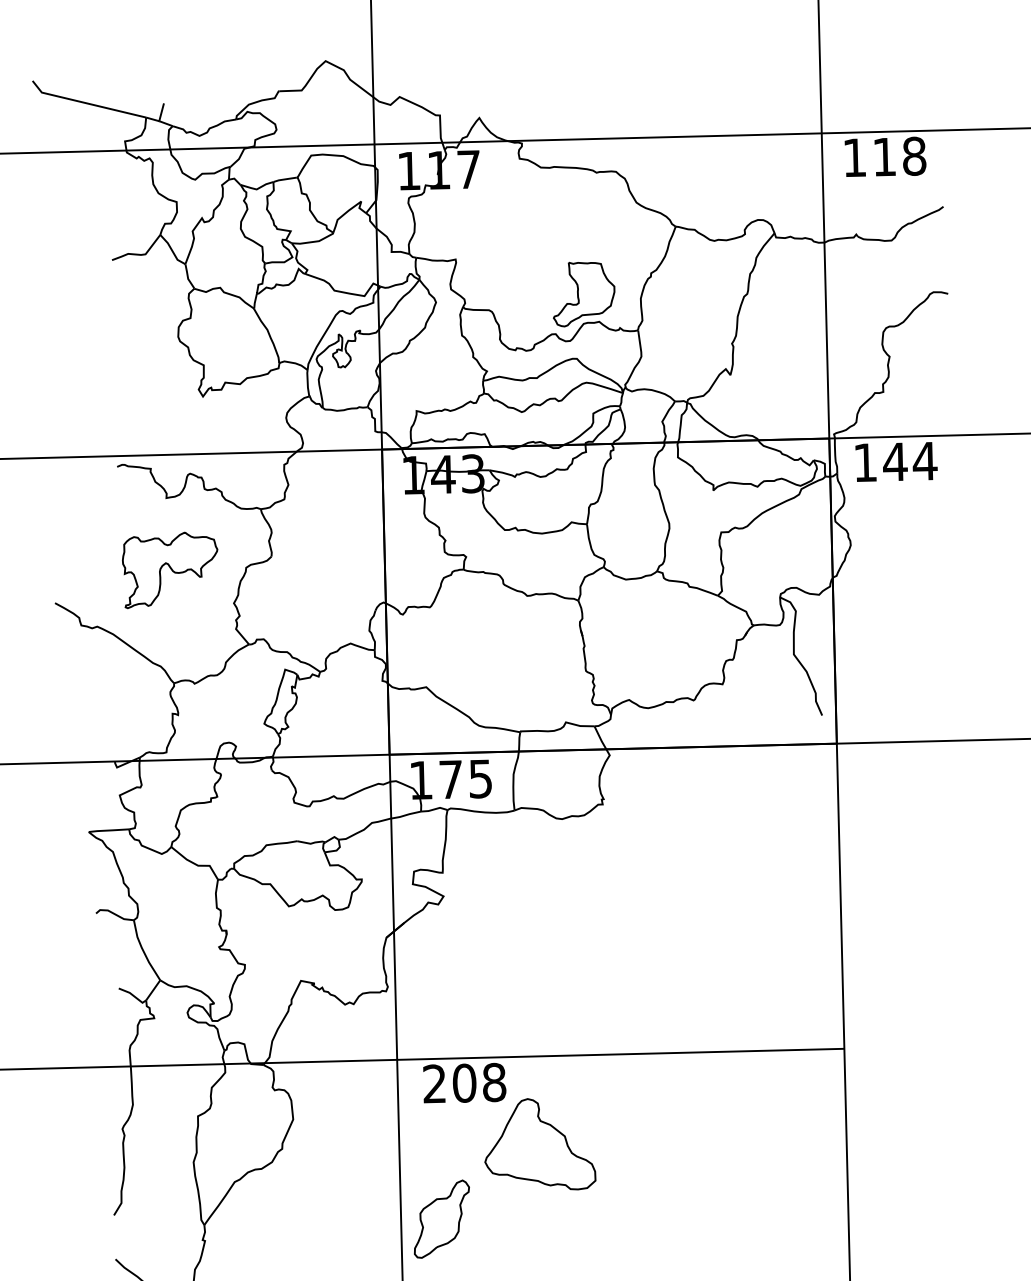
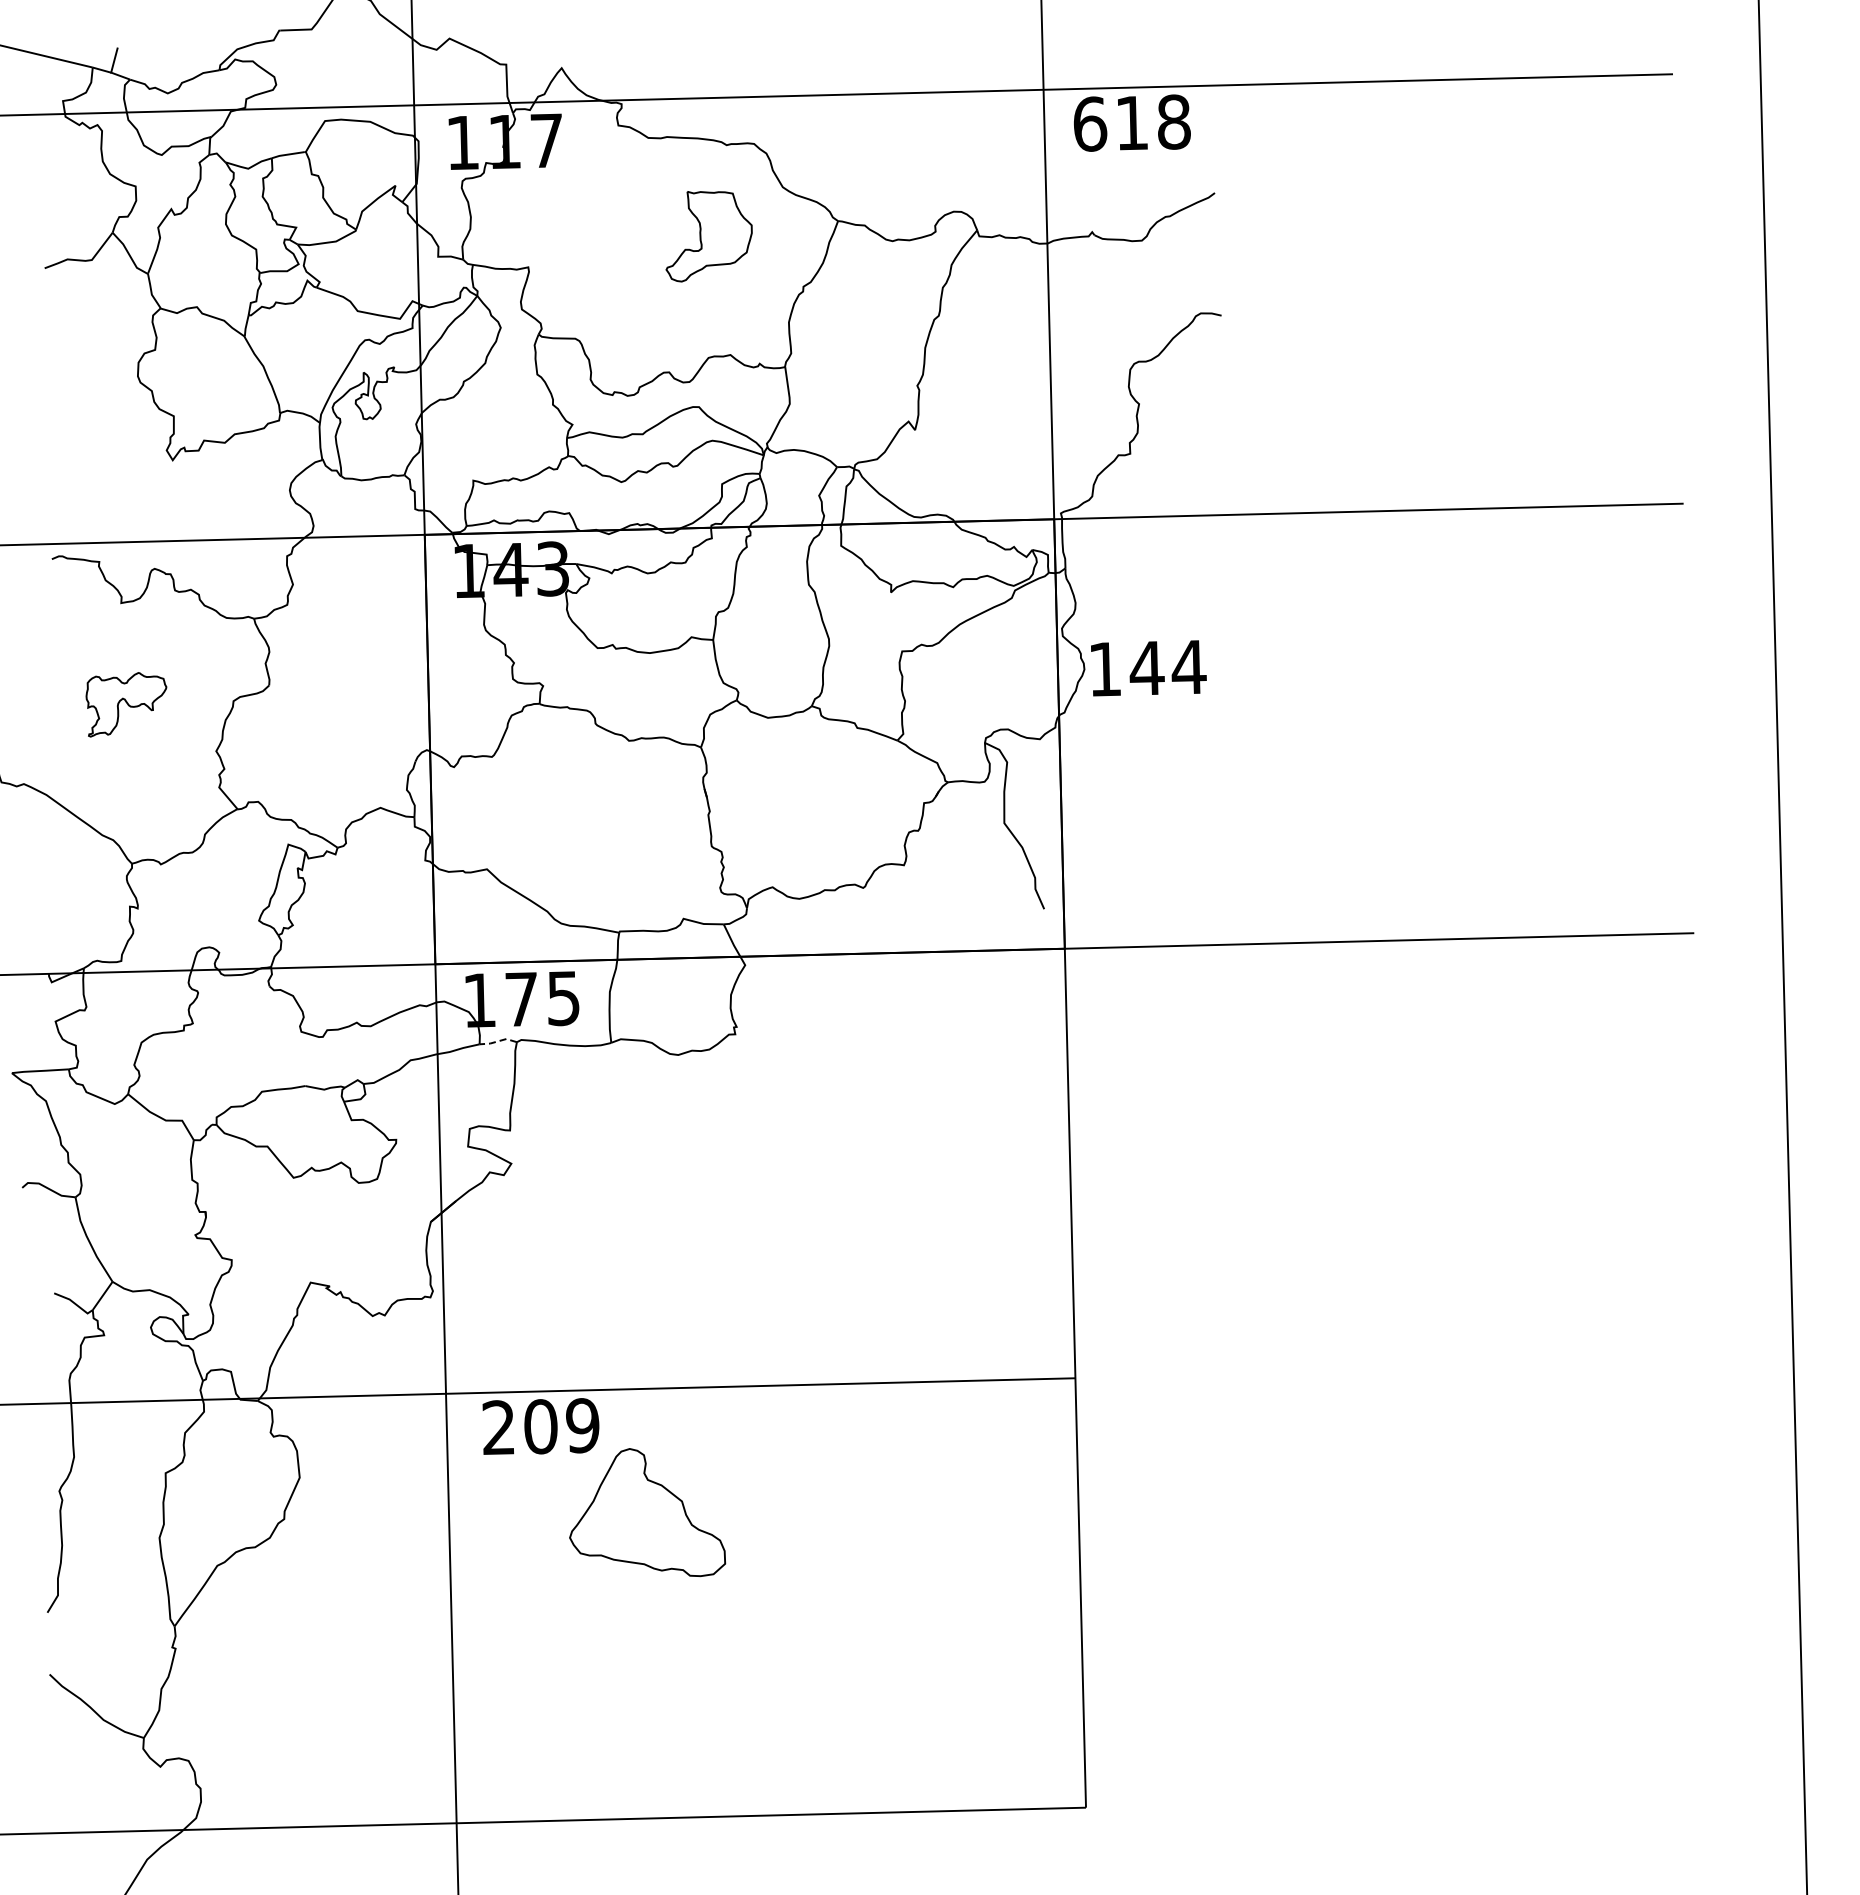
text: (855, 157) -> (1090, 123), 118 -> 618
part: (583, 294) -> (708, 236), moved
text: (896, 462) -> (1148, 668), moved
part: (170, 570) -> (126, 704), size x0.6
line: (434, 809) -> (498, 1041), solid -> dashed
text: (494, 1082) -> (582, 1425), 208 -> 209
part: (442, 1218) -> (509, 1617), removed

